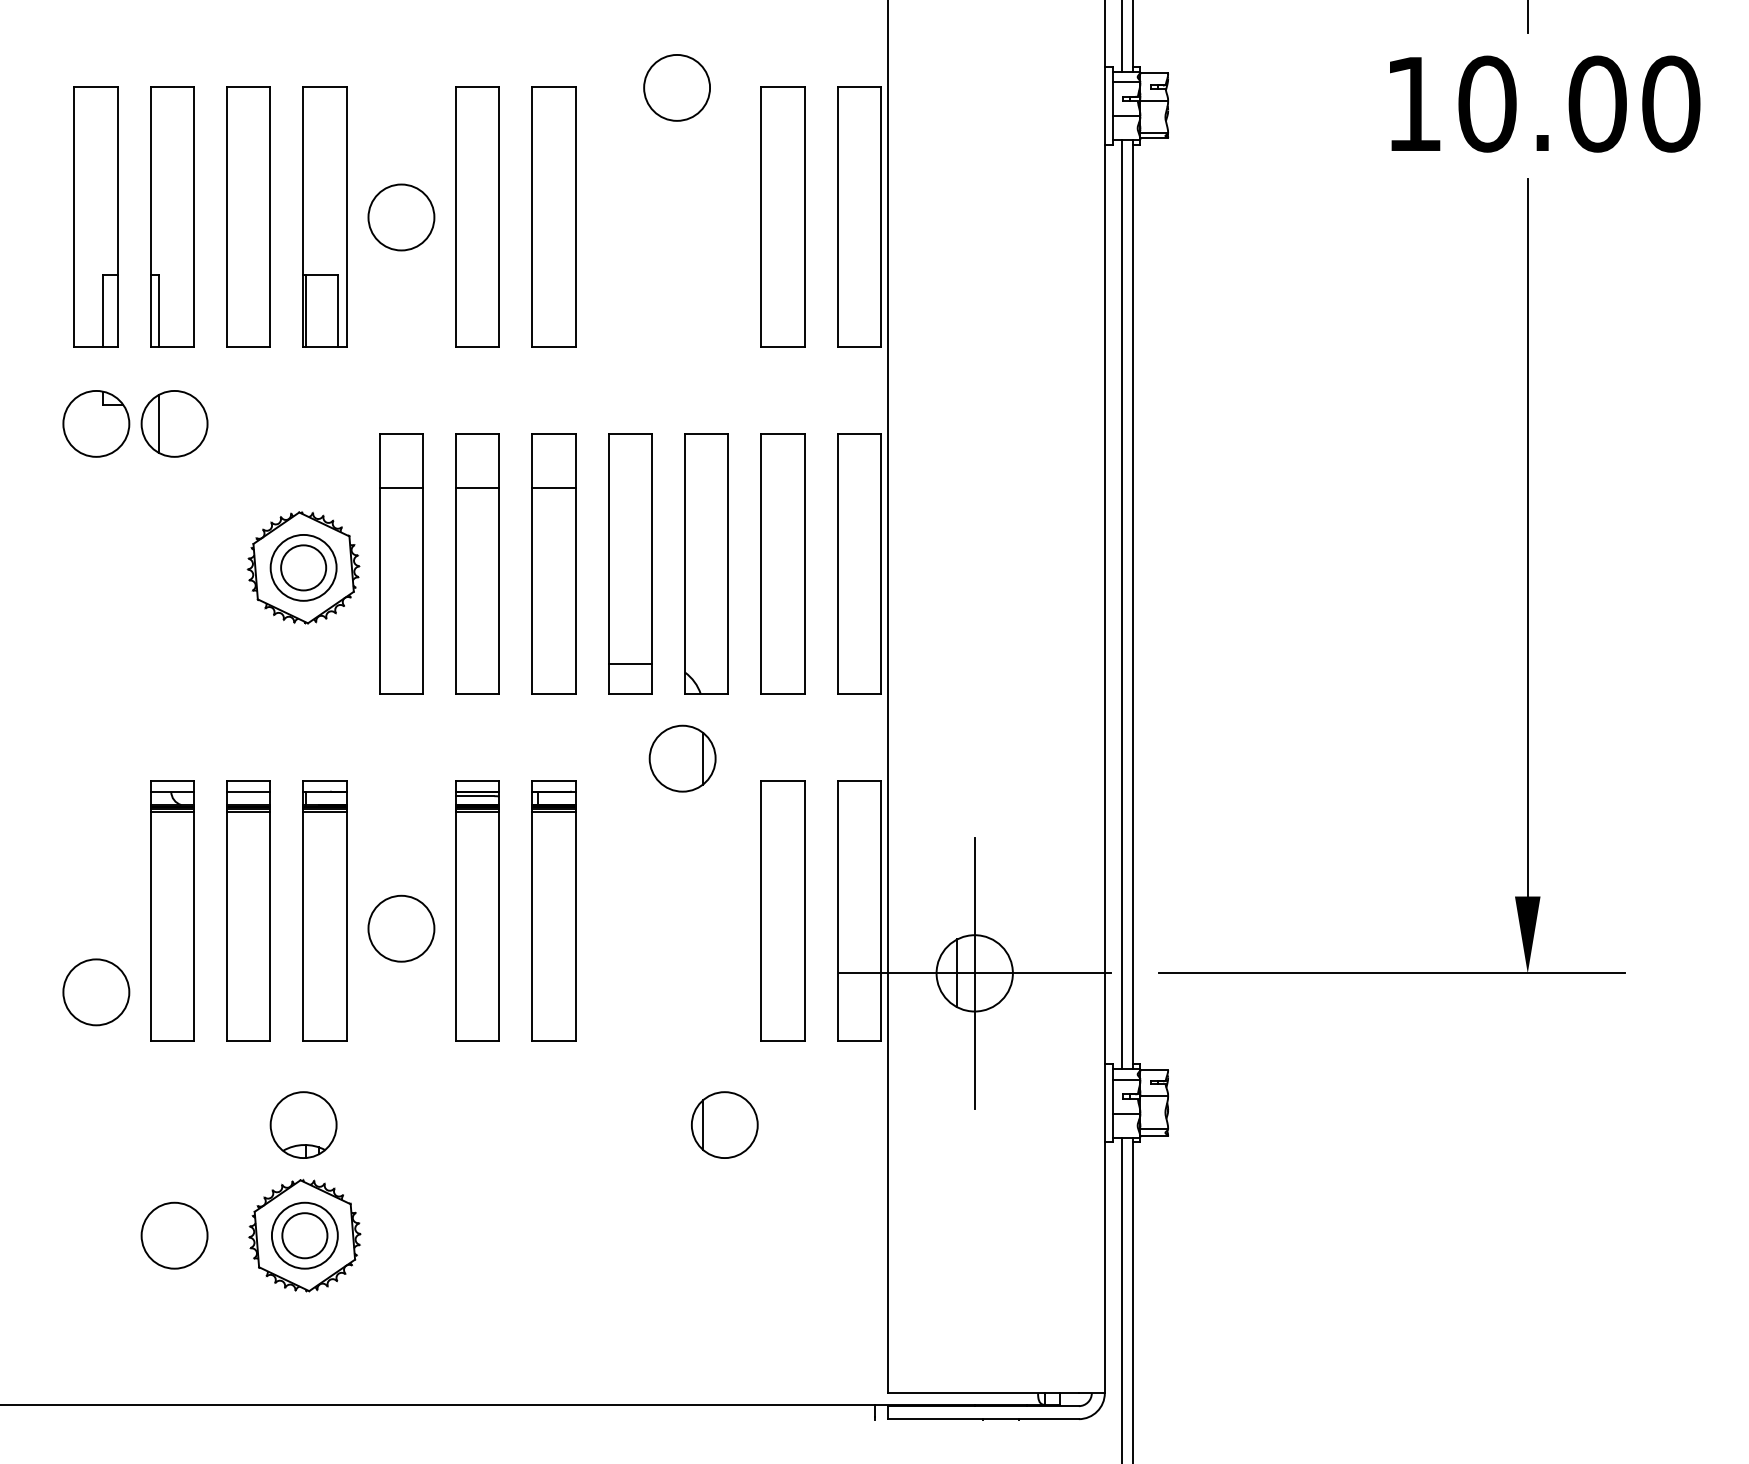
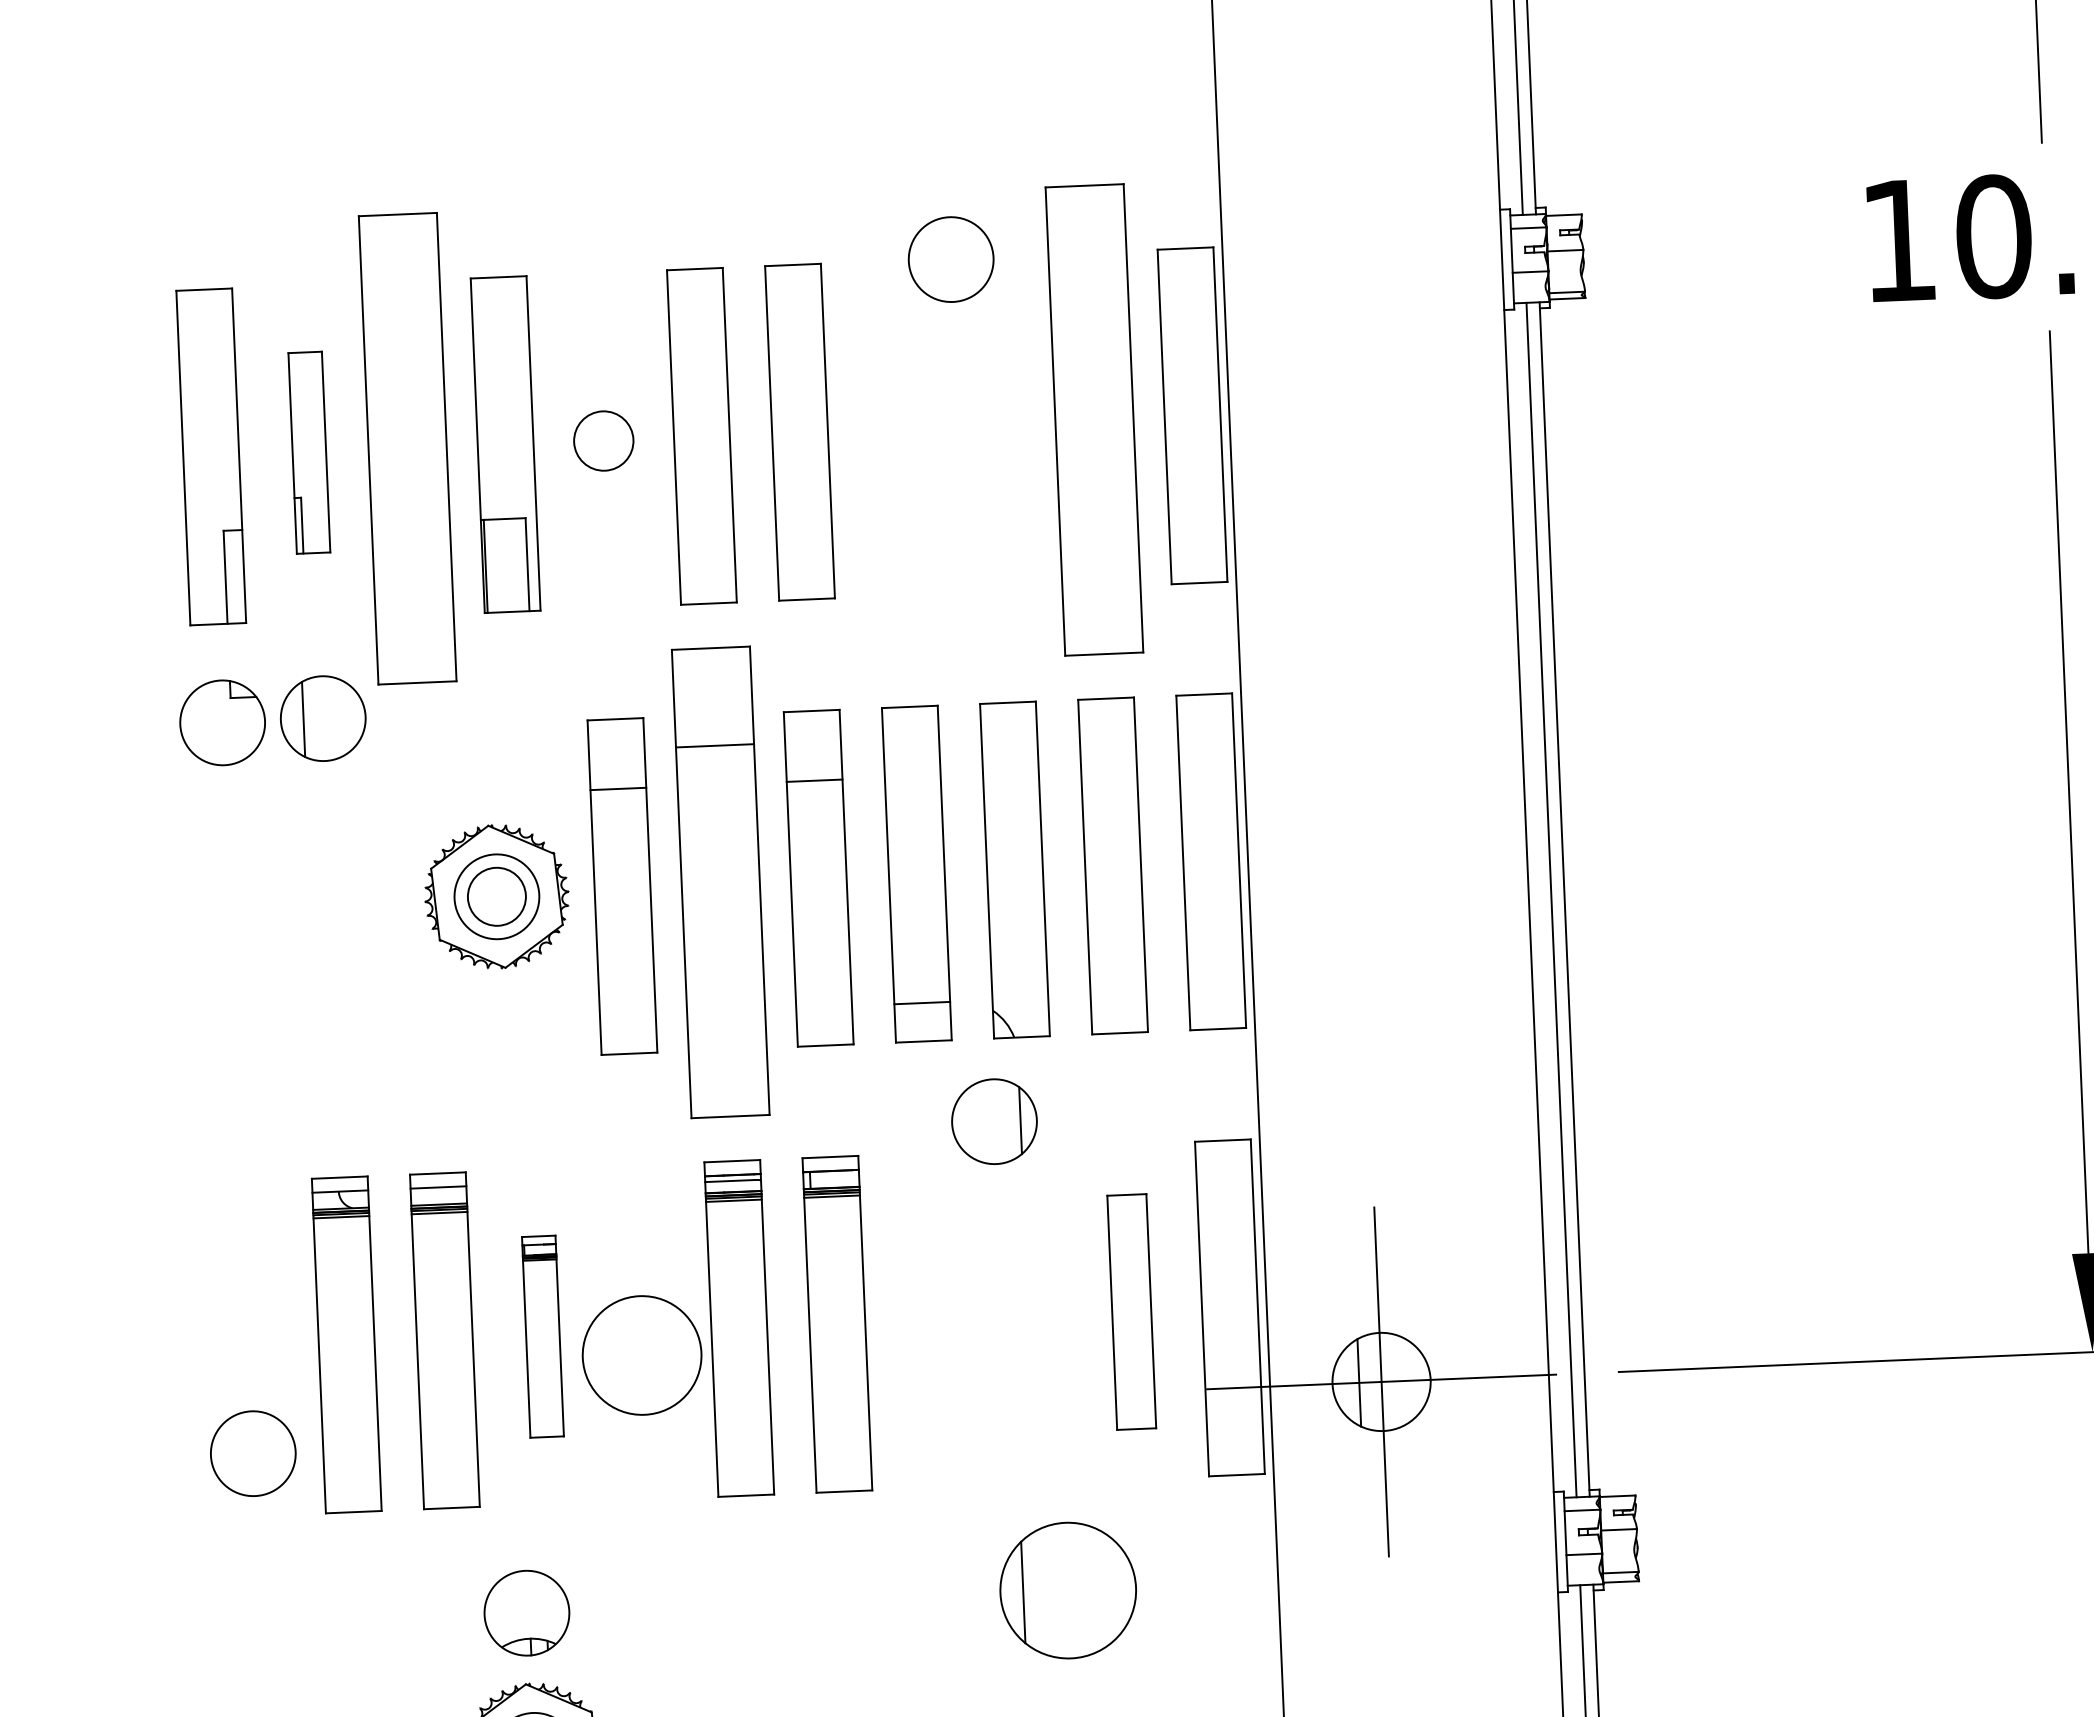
part: (172, 216) -> (309, 452), size x0.6
part: (248, 216) -> (407, 448), size x1.4
part: (782, 216) -> (1093, 419), size x1.4
circle: (401, 217) -> (603, 441), size x0.7
part: (477, 563) -> (720, 881), size x1.4
part: (324, 910) -> (542, 1336), size x0.6
part: (782, 910) -> (1131, 1311), size x0.7
circle: (401, 928) -> (642, 1355), size x1.4
part: (724, 1124) -> (1068, 1589), size x1.6

